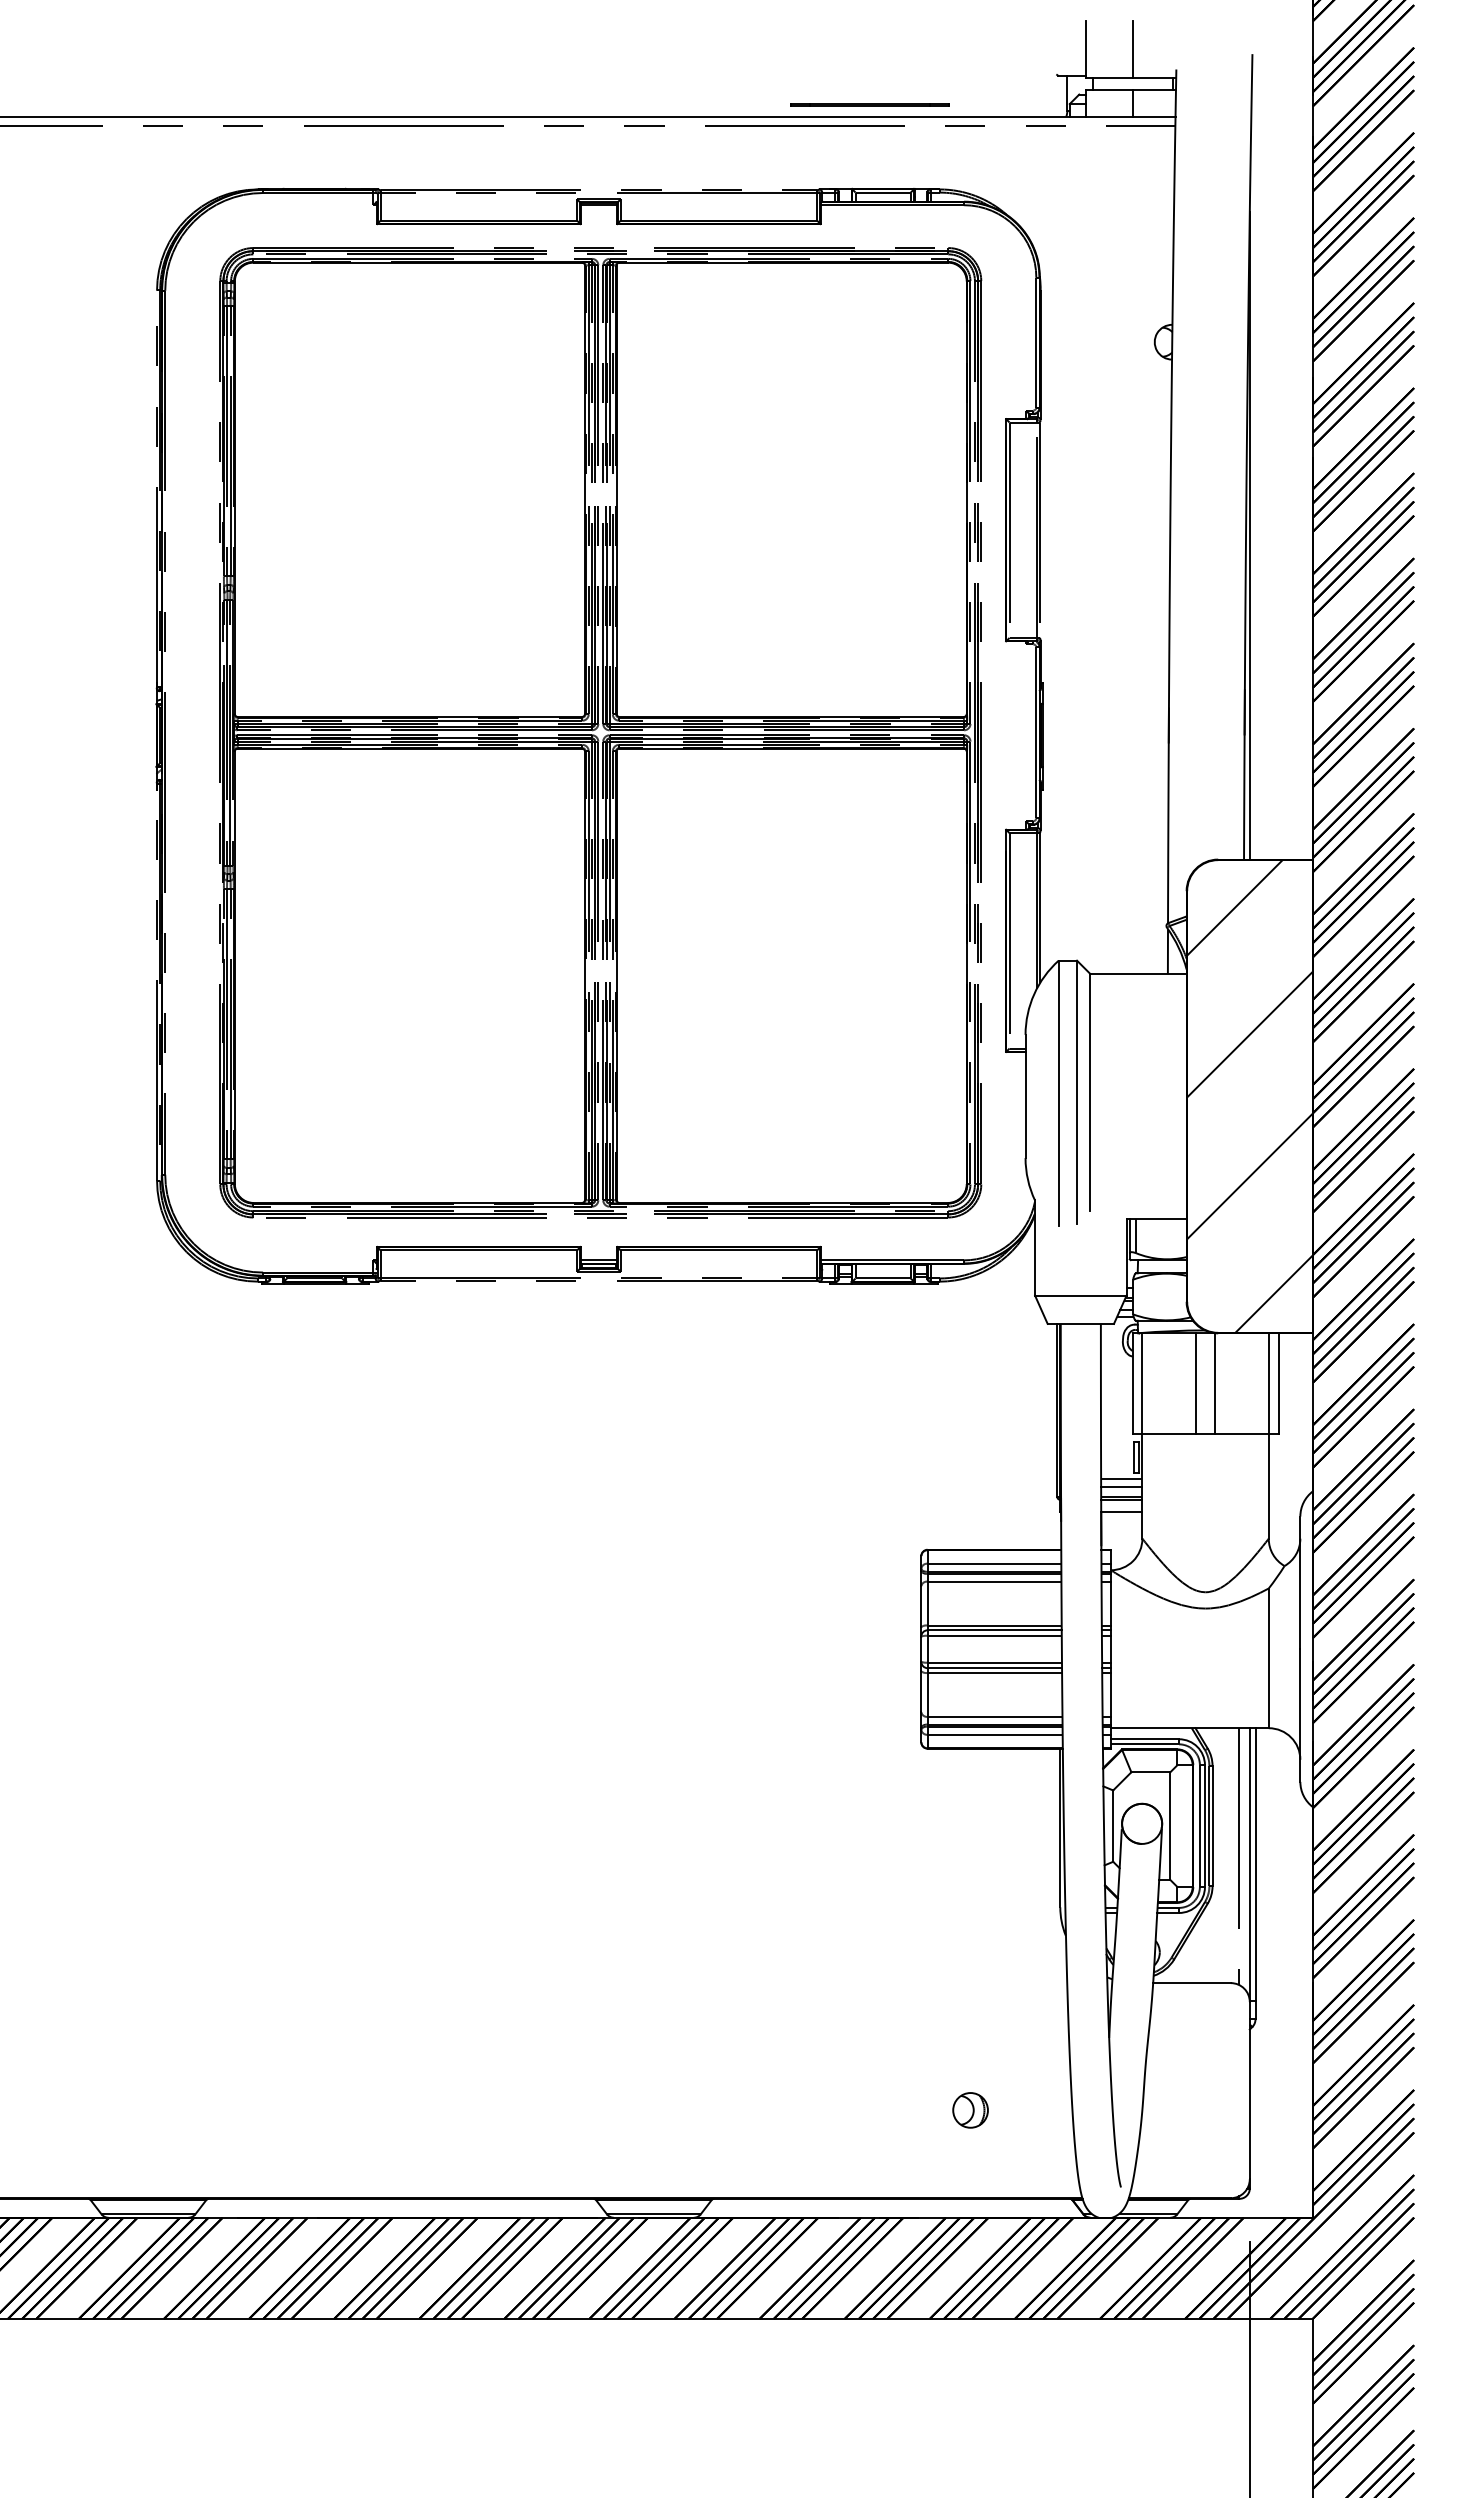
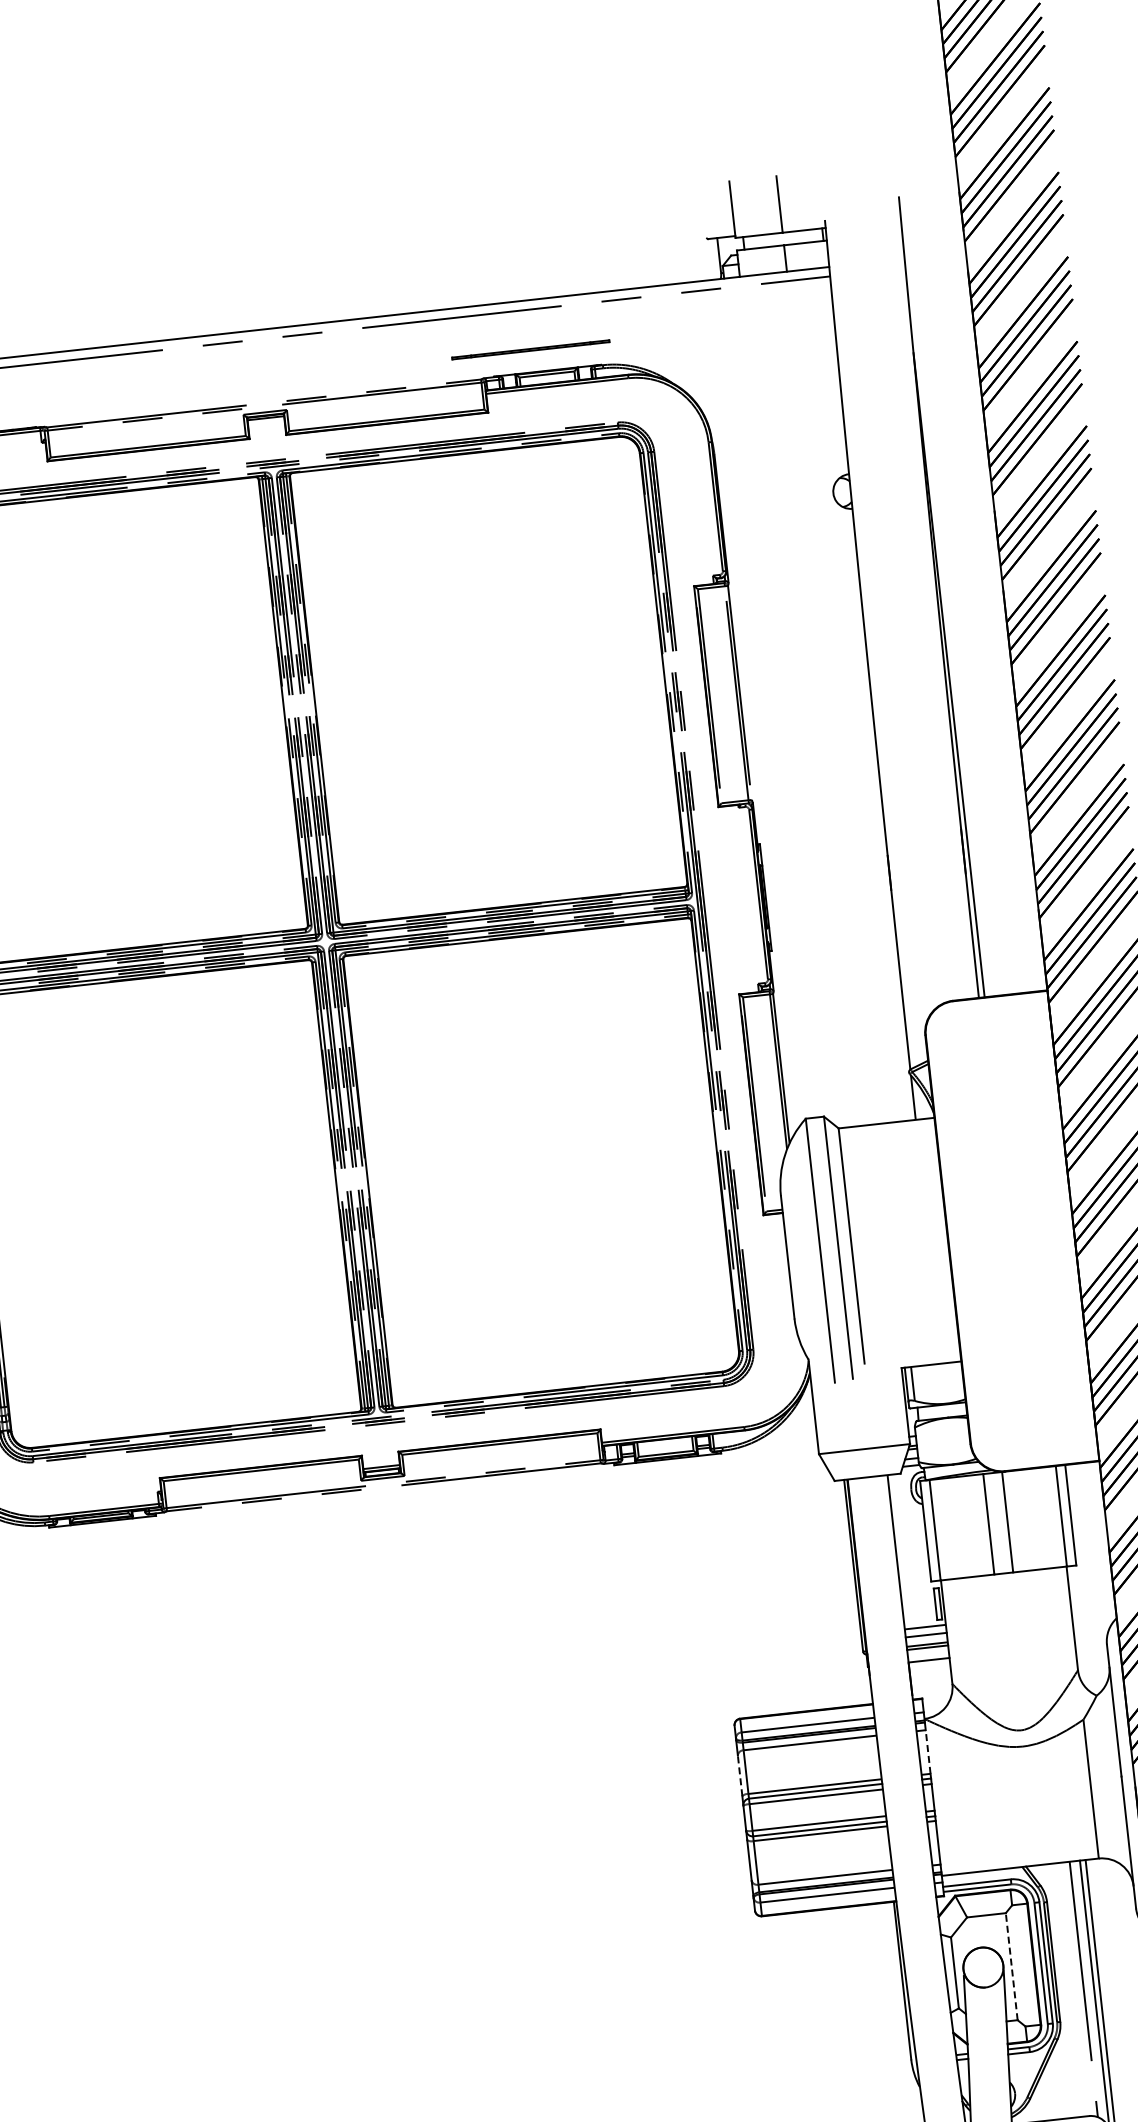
line: (869, 104) -> (530, 349), moved
hatch: (1249, 1096) -> (1010, 1232), removed
line: (1110, 1603) -> (927, 1751), solid -> dashed
line: (921, 1606) -> (740, 1775), solid -> dashed
line: (1170, 1826) -> (1011, 1967), solid -> dashed

